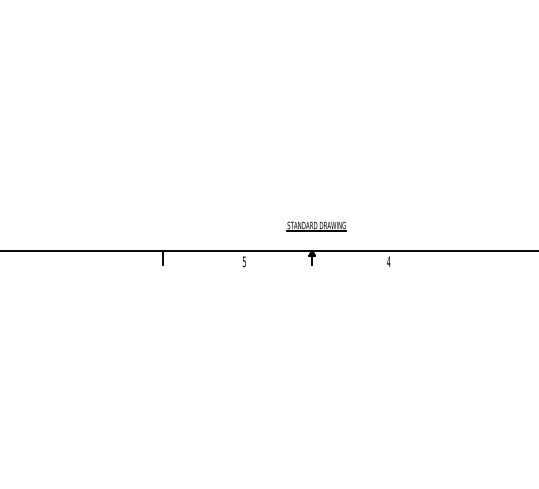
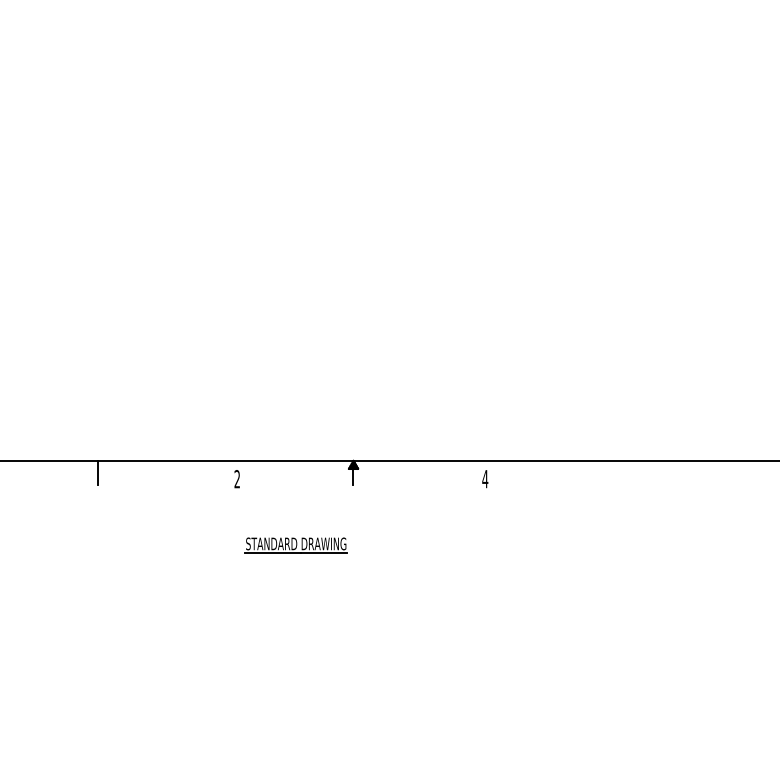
part: (316, 226) -> (295, 545), moved
text: (243, 261) -> (235, 478), 5 -> 2

